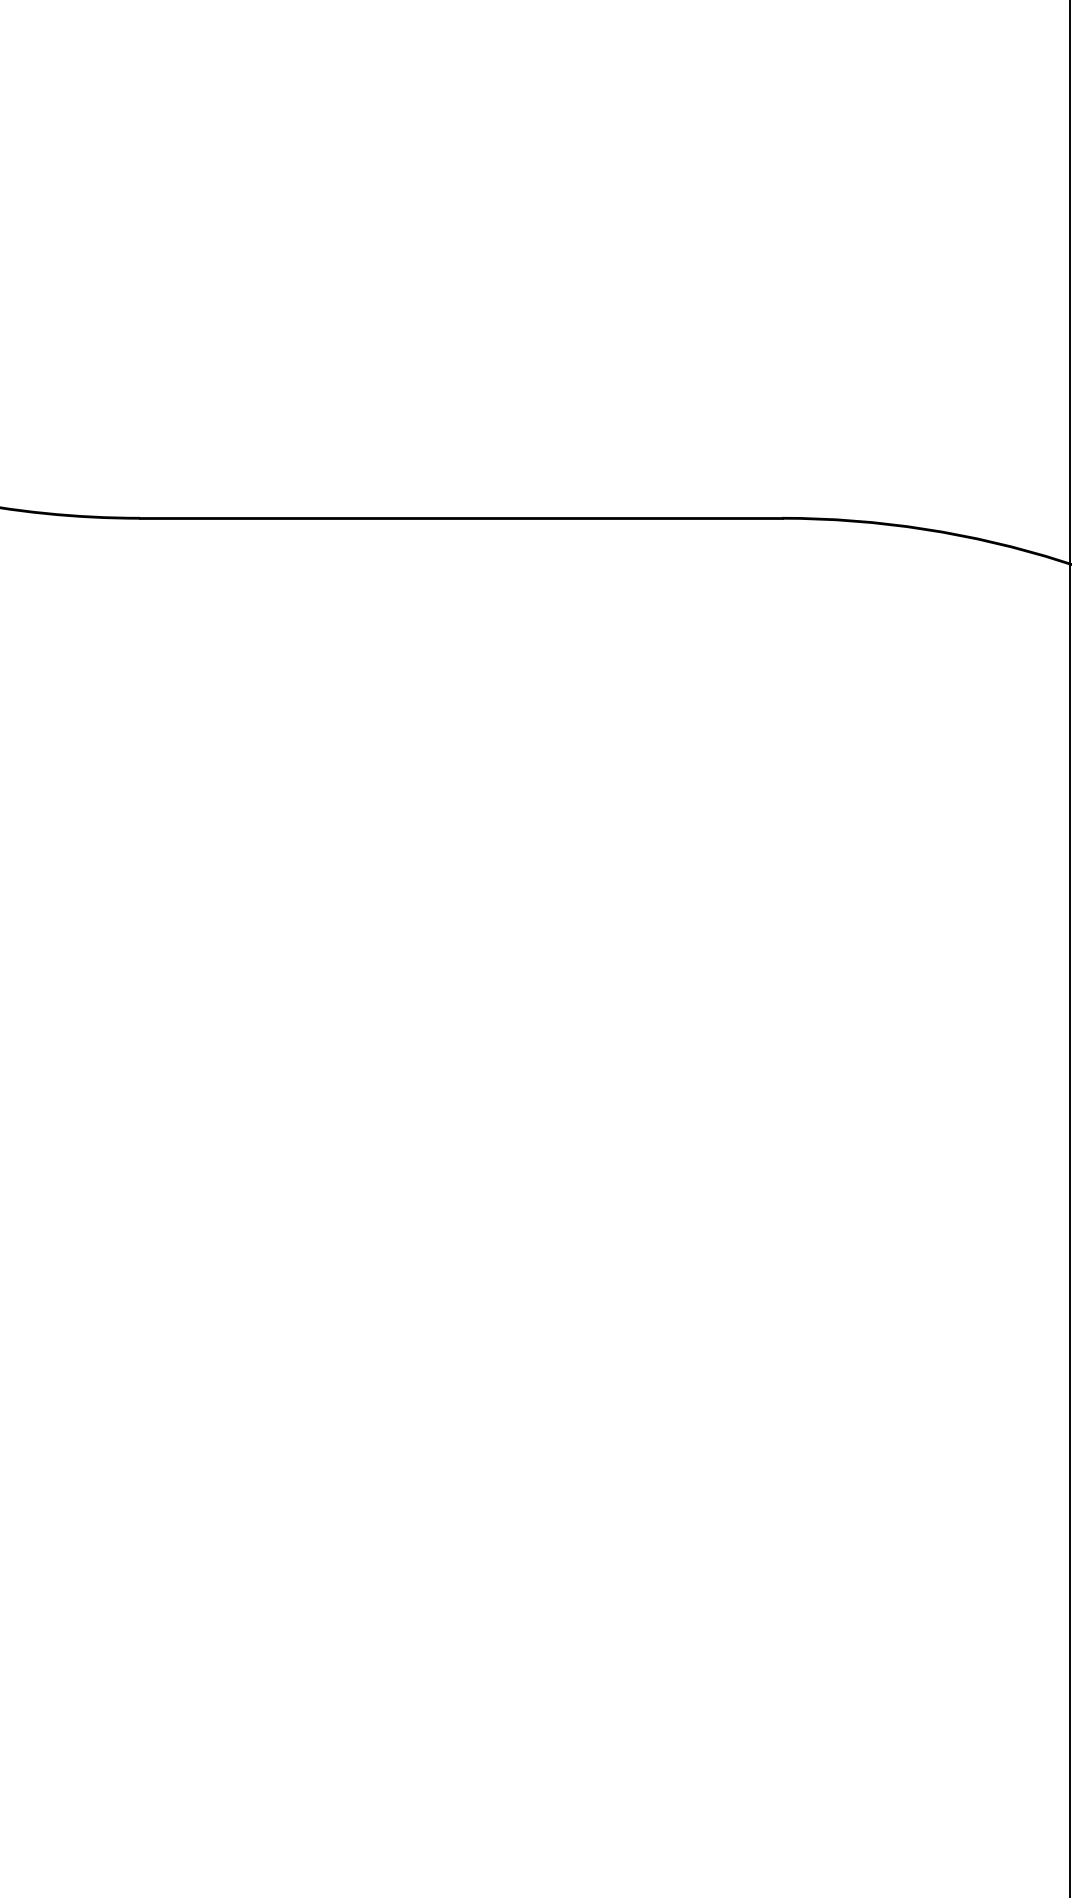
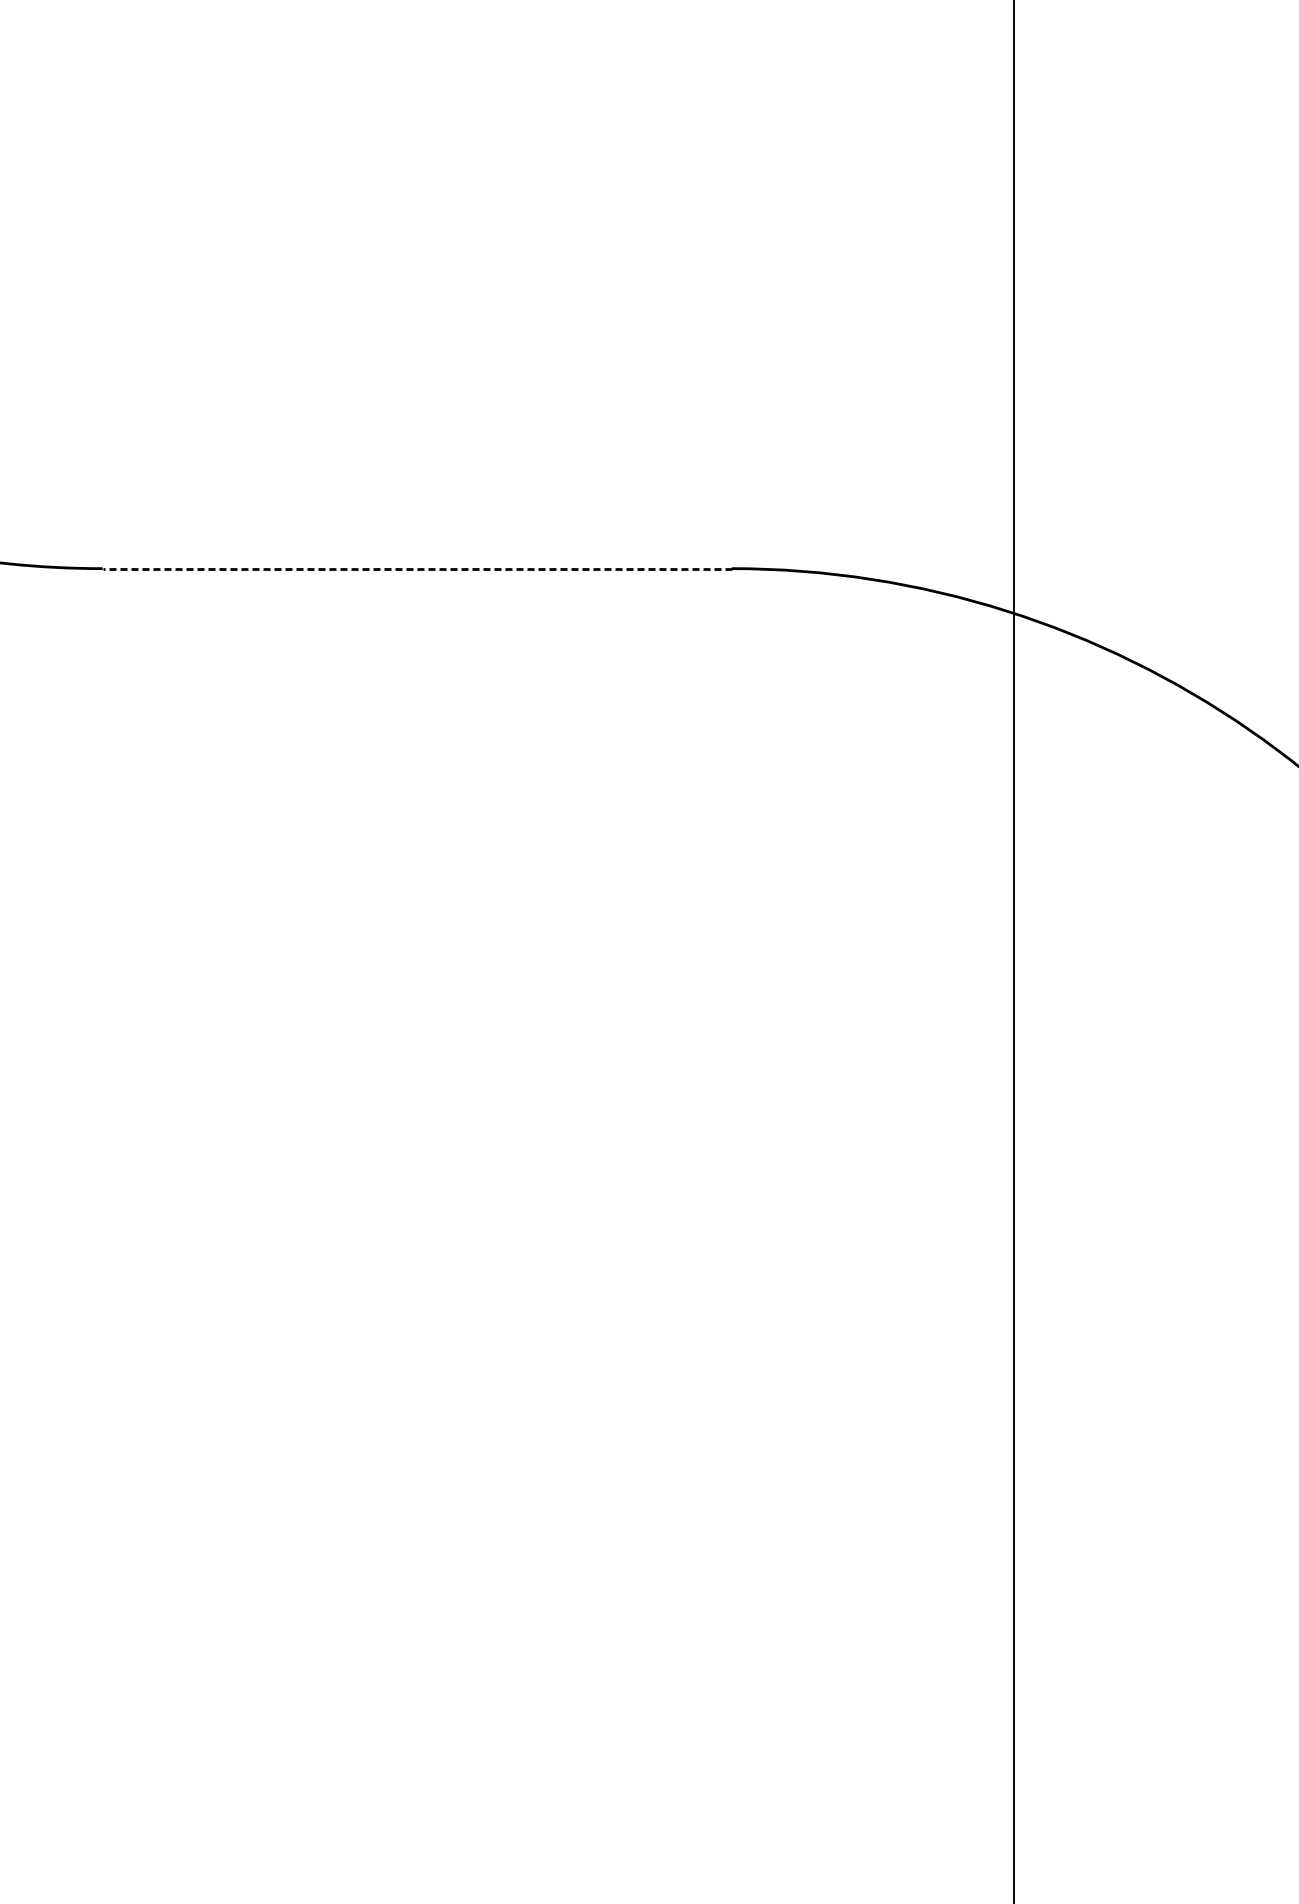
line: (461, 518) -> (417, 568), solid -> dashed

